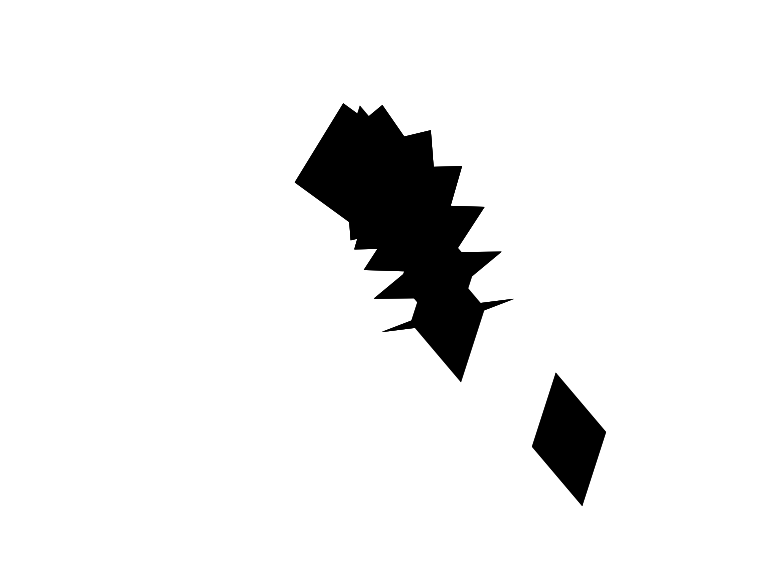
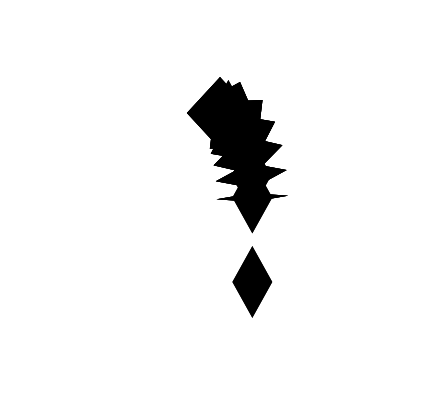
part: (569, 438) -> (252, 281), moved

